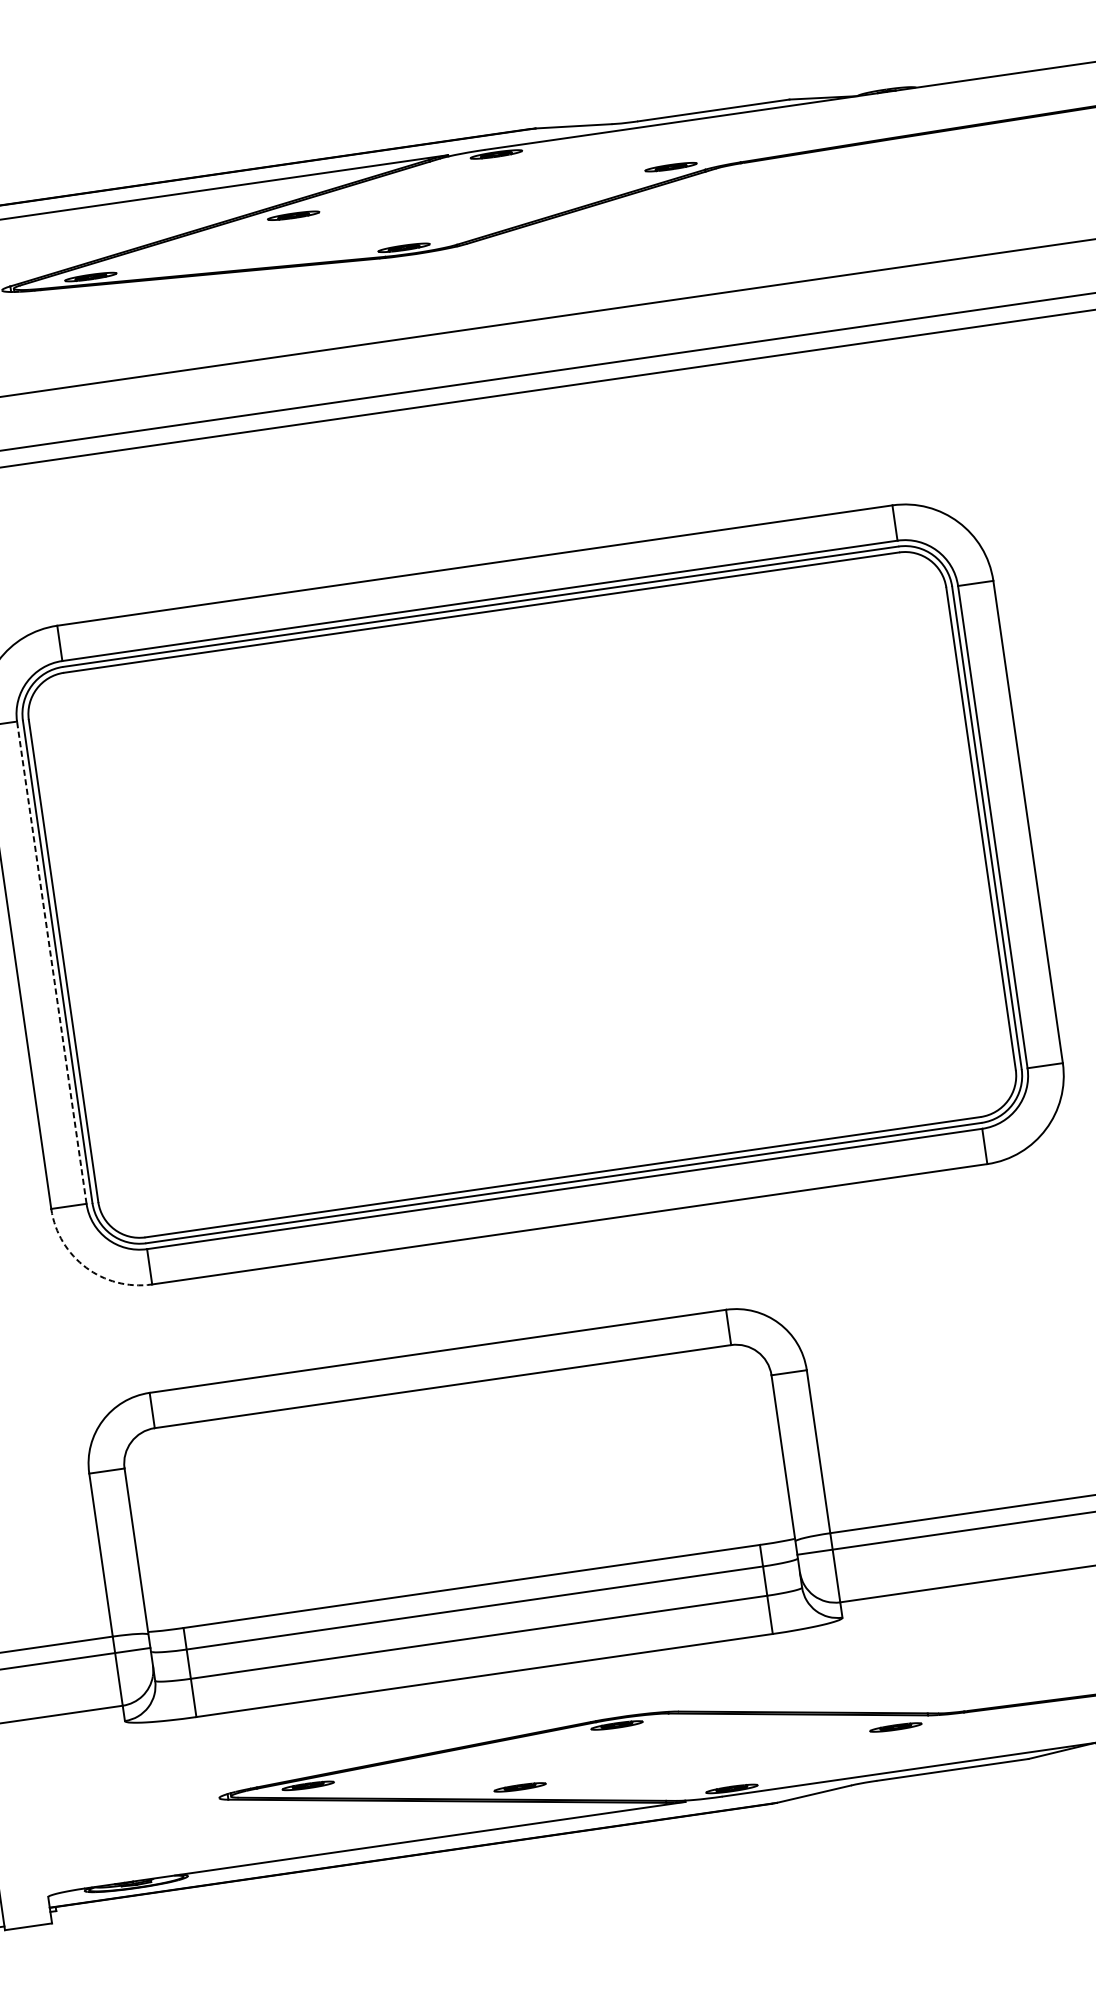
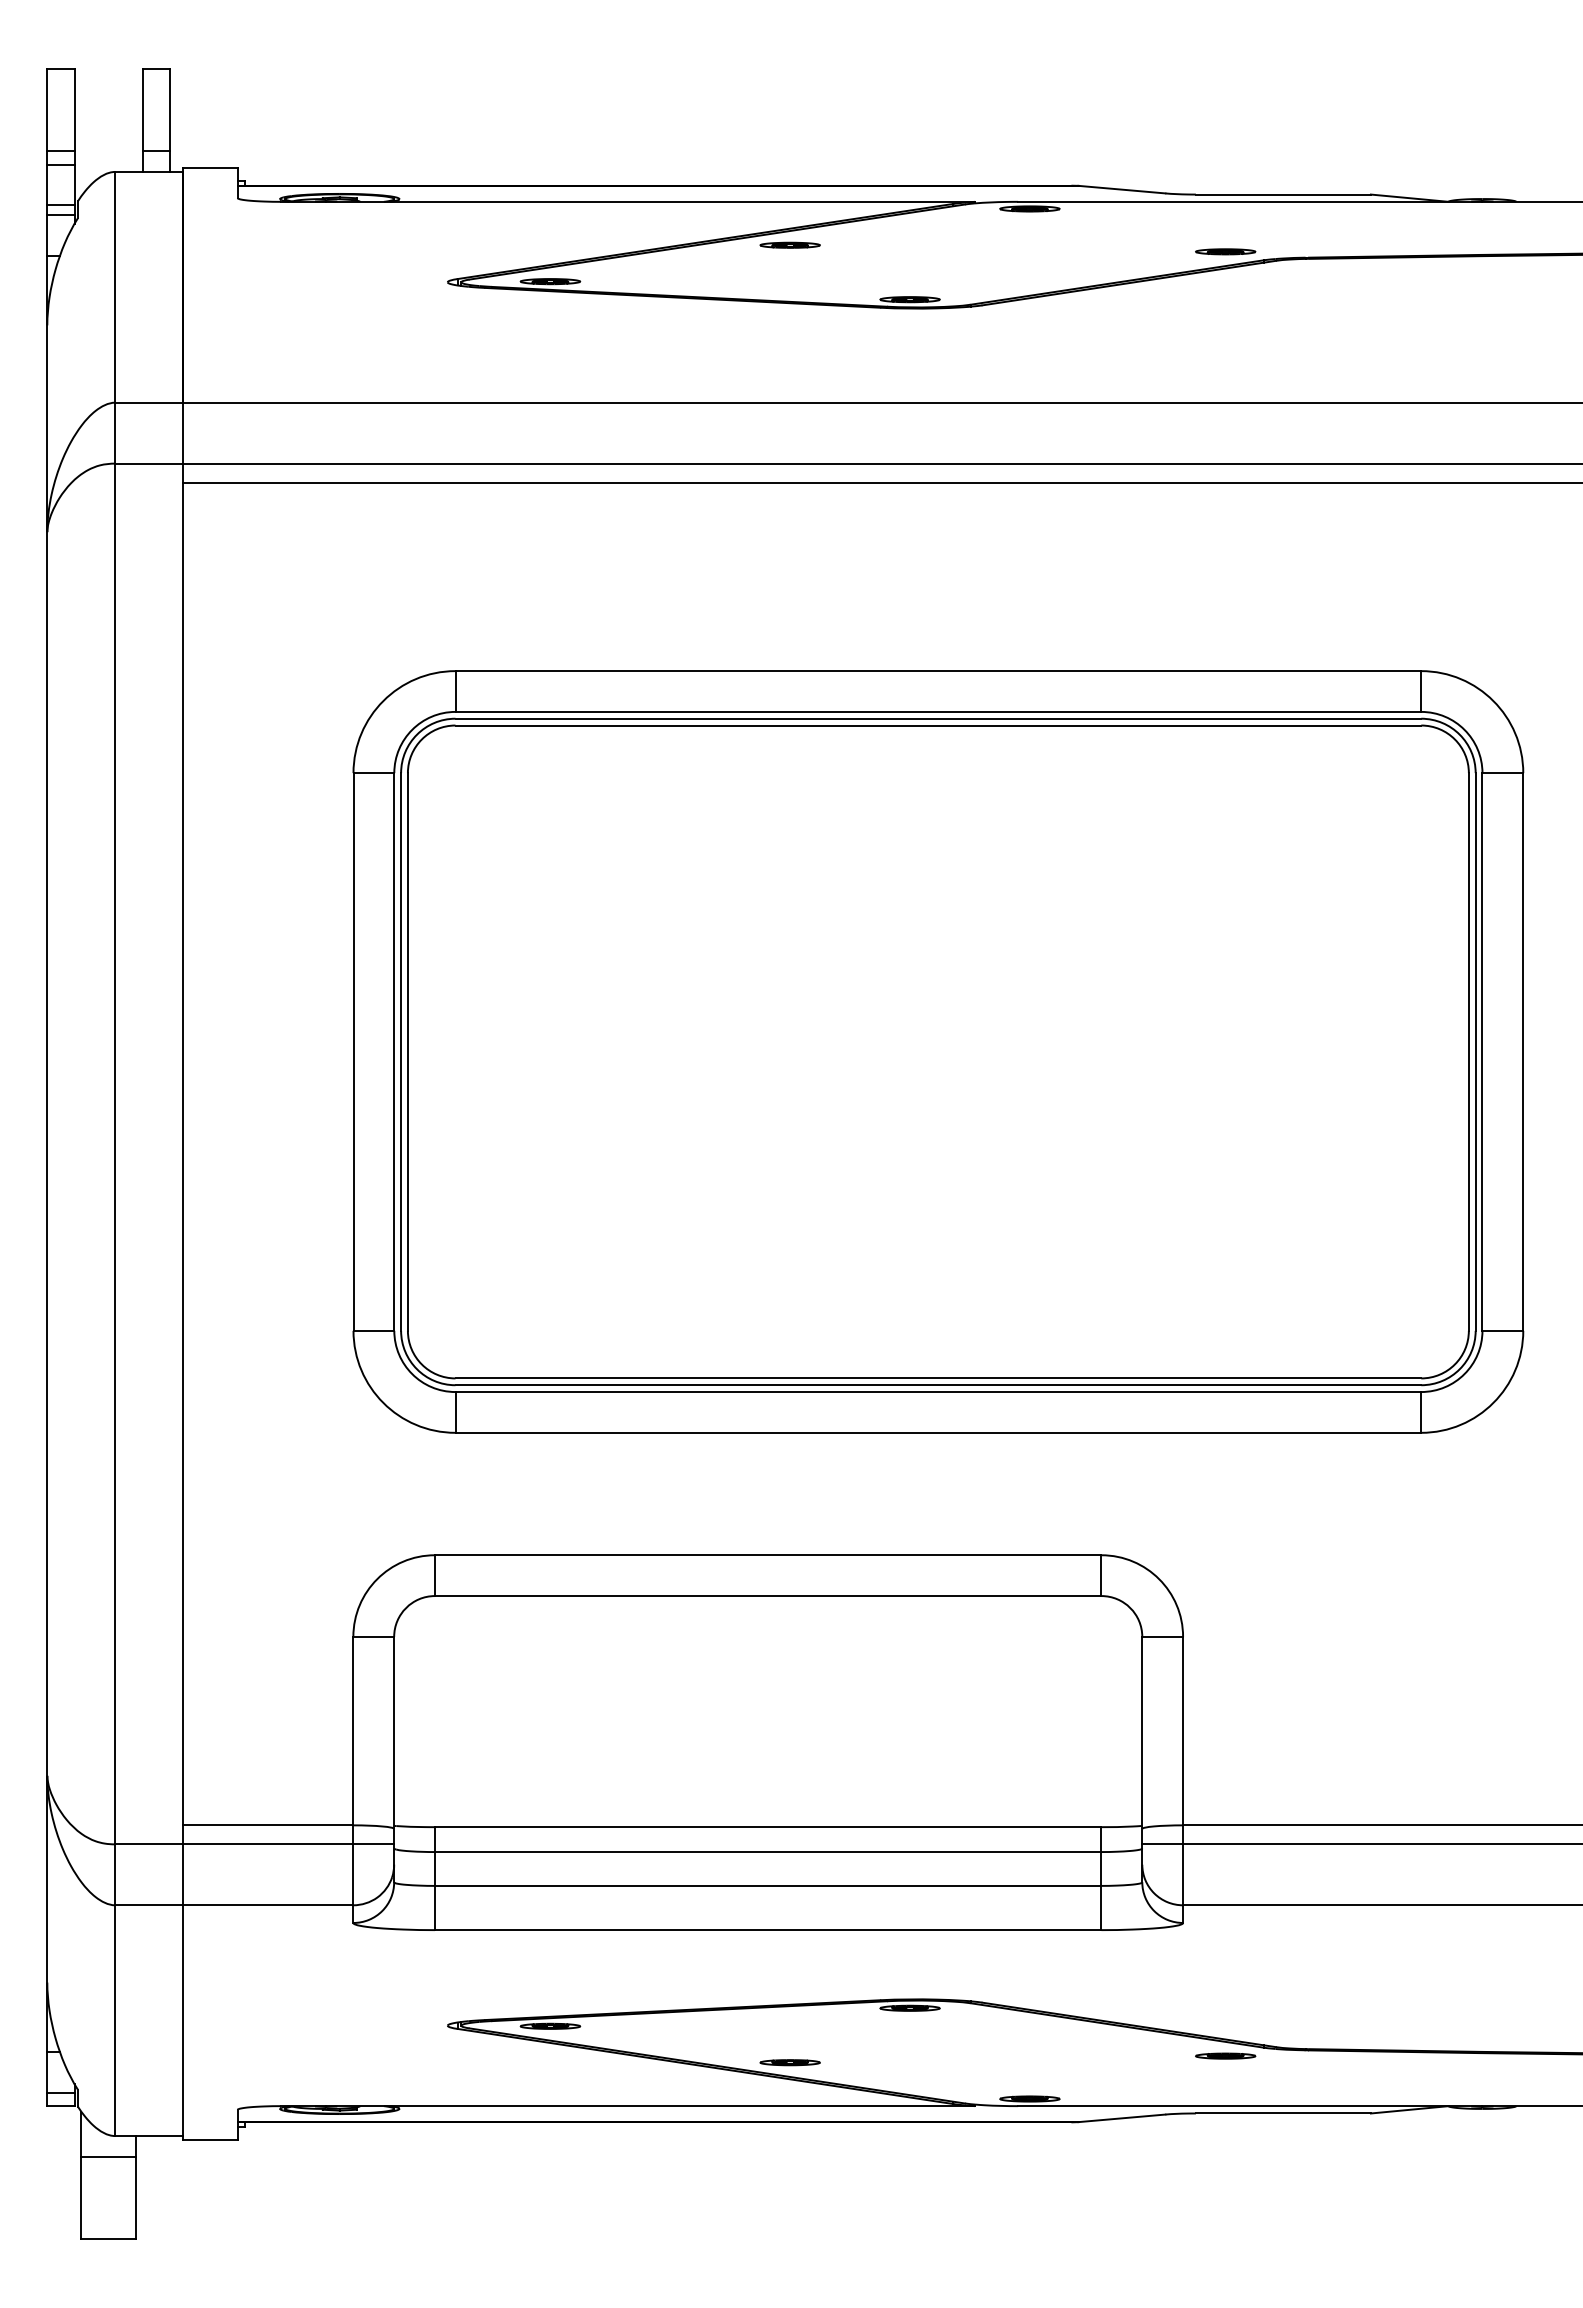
line: (51, 962) -> (394, 1051), dashed -> solid
arc: (86, 1267) -> (383, 1402), dashed -> solid

